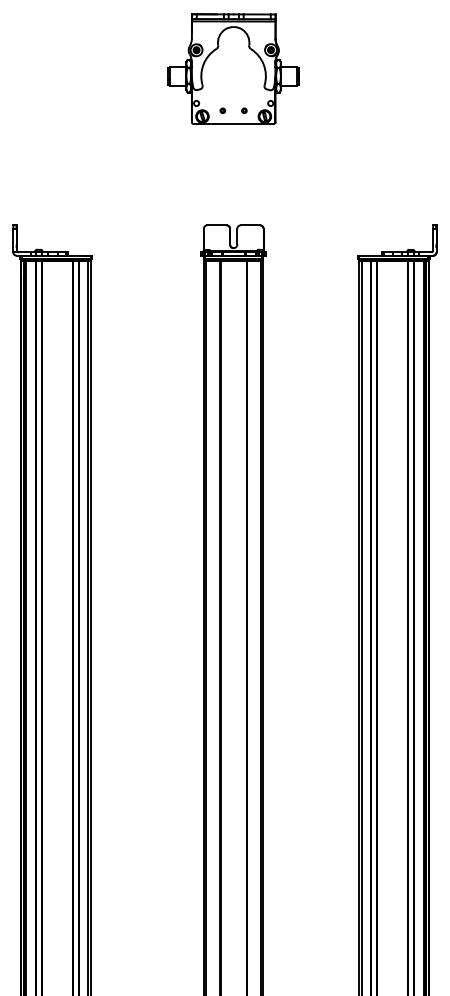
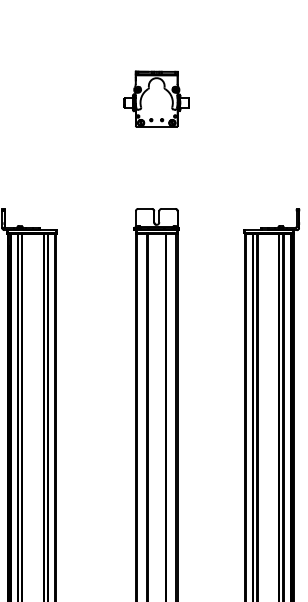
part: (233, 68) -> (156, 98), size x0.71

